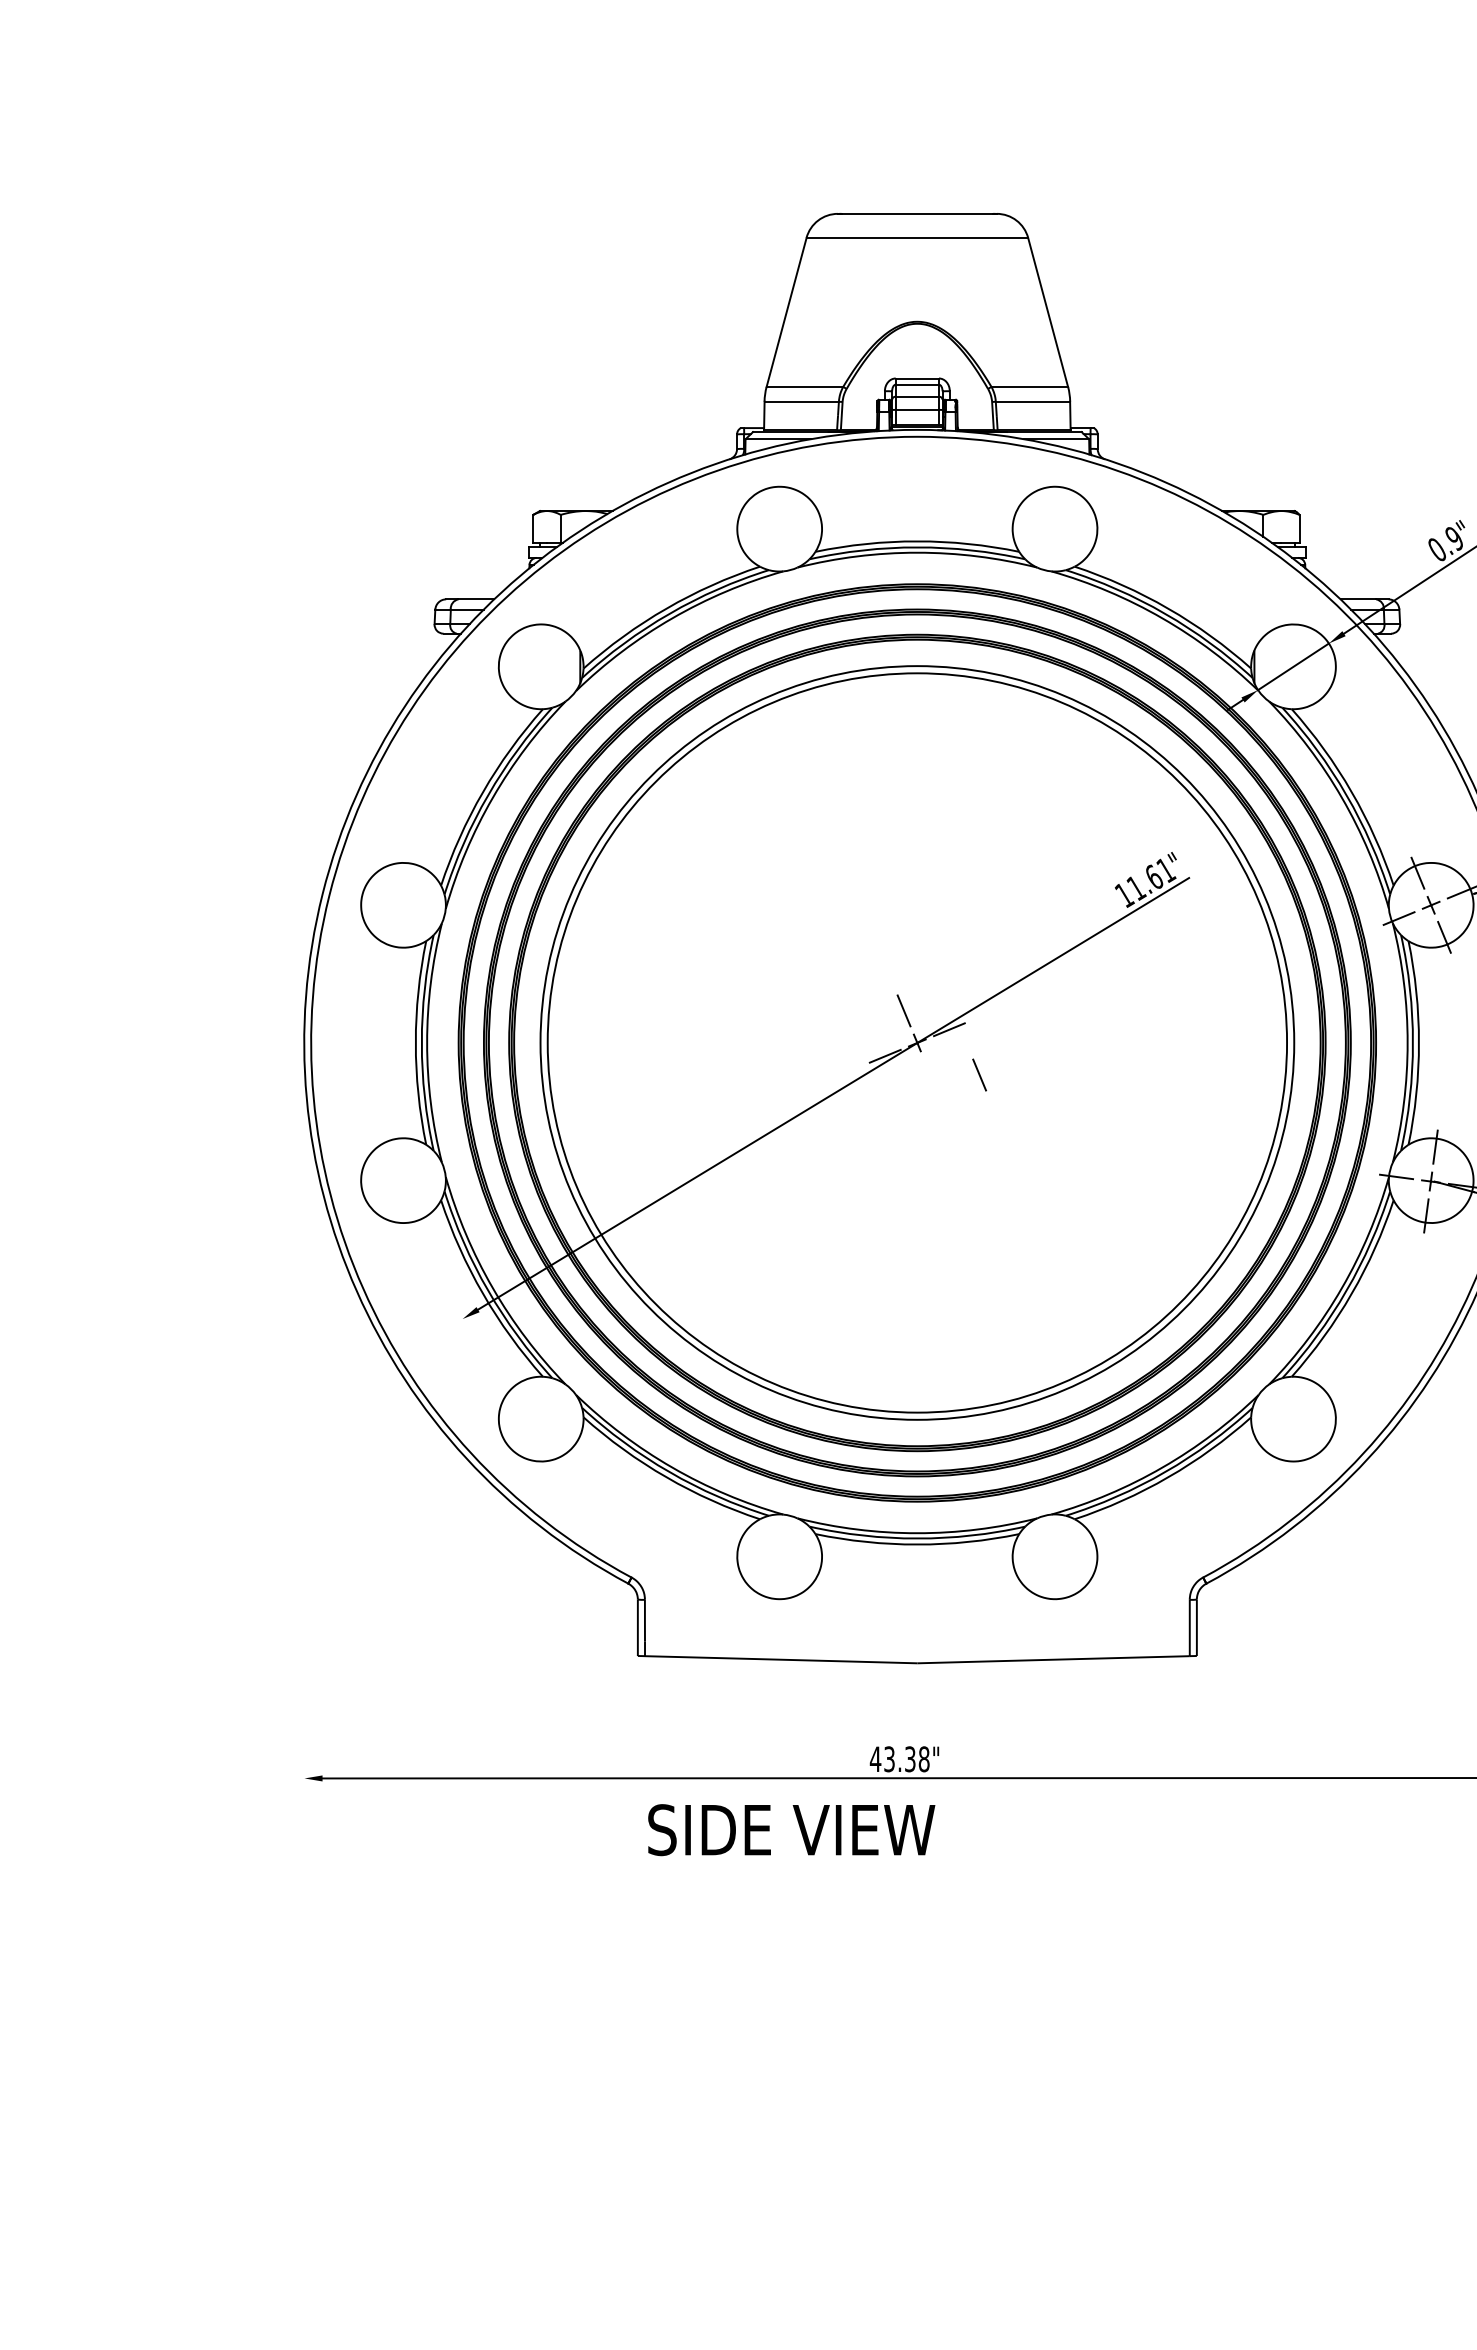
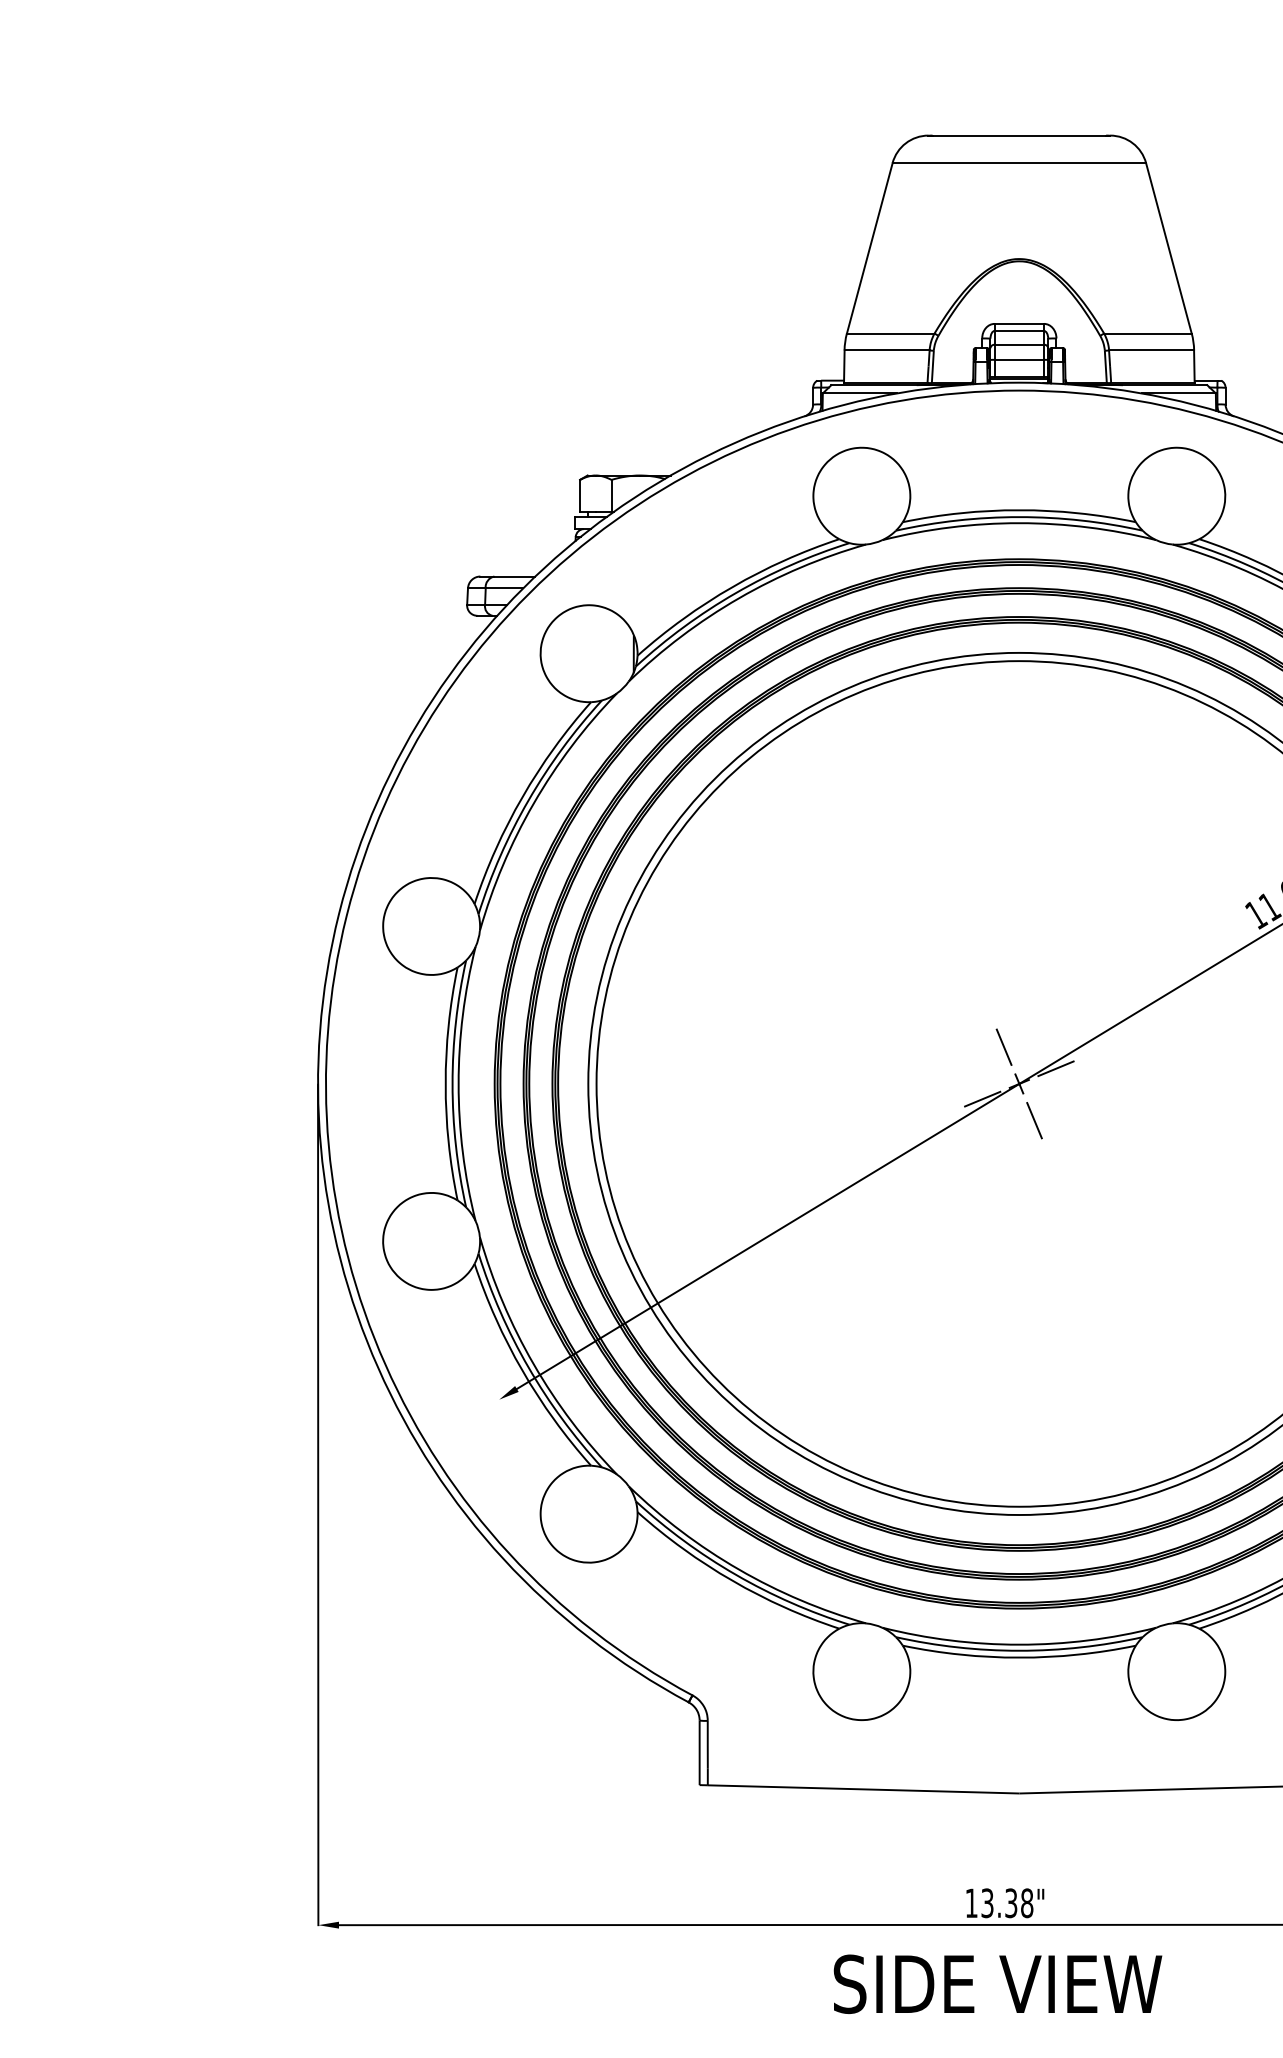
line: (979, 1074) -> (1034, 1120), moved
line: (304, 1410) -> (318, 1504), added
text: (875, 1758) -> (971, 1902), 43.38" -> 13.38"
text: (791, 1830) -> (997, 1984), moved

